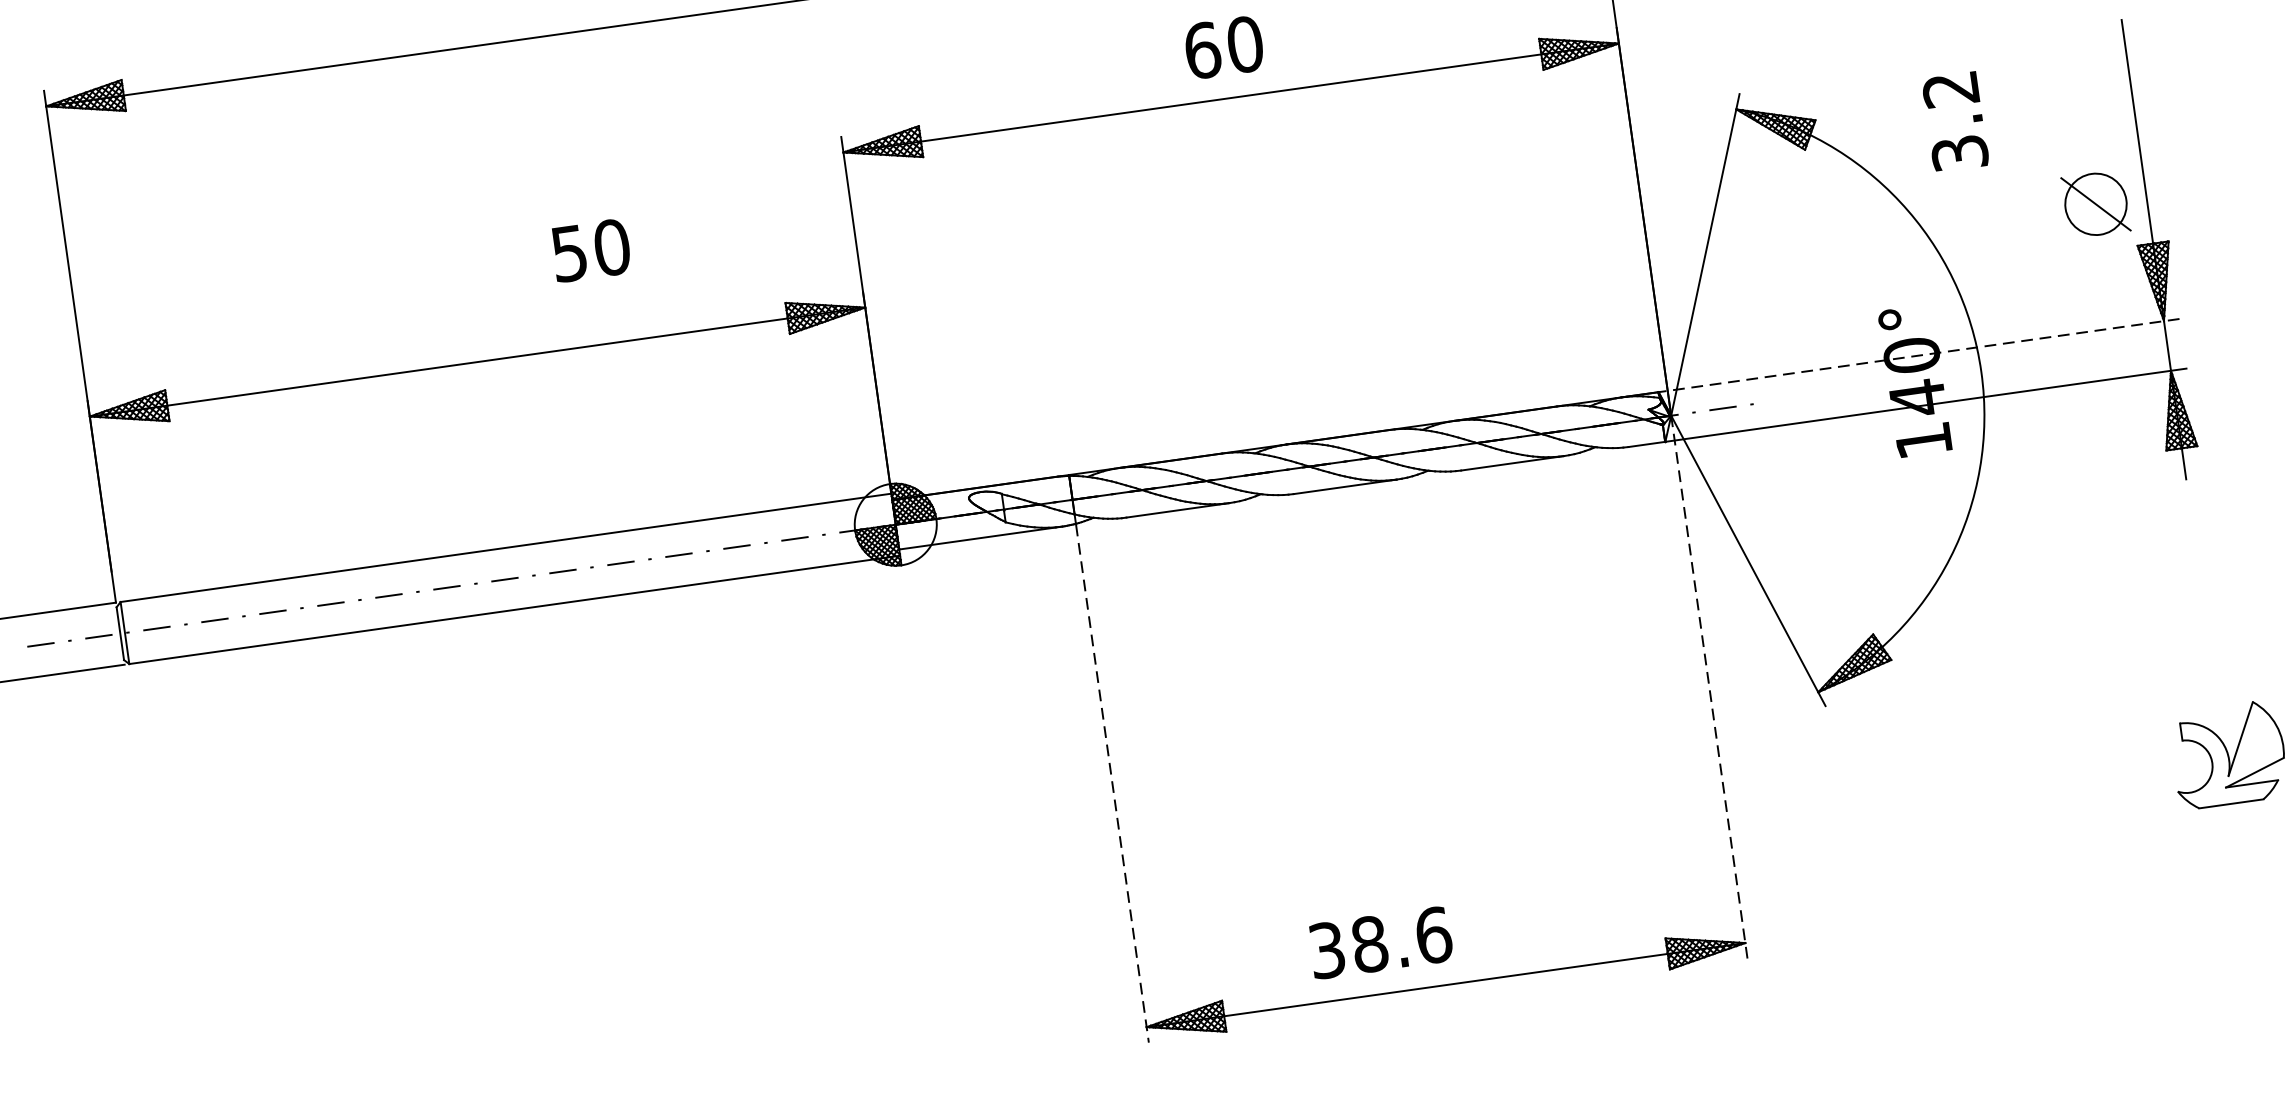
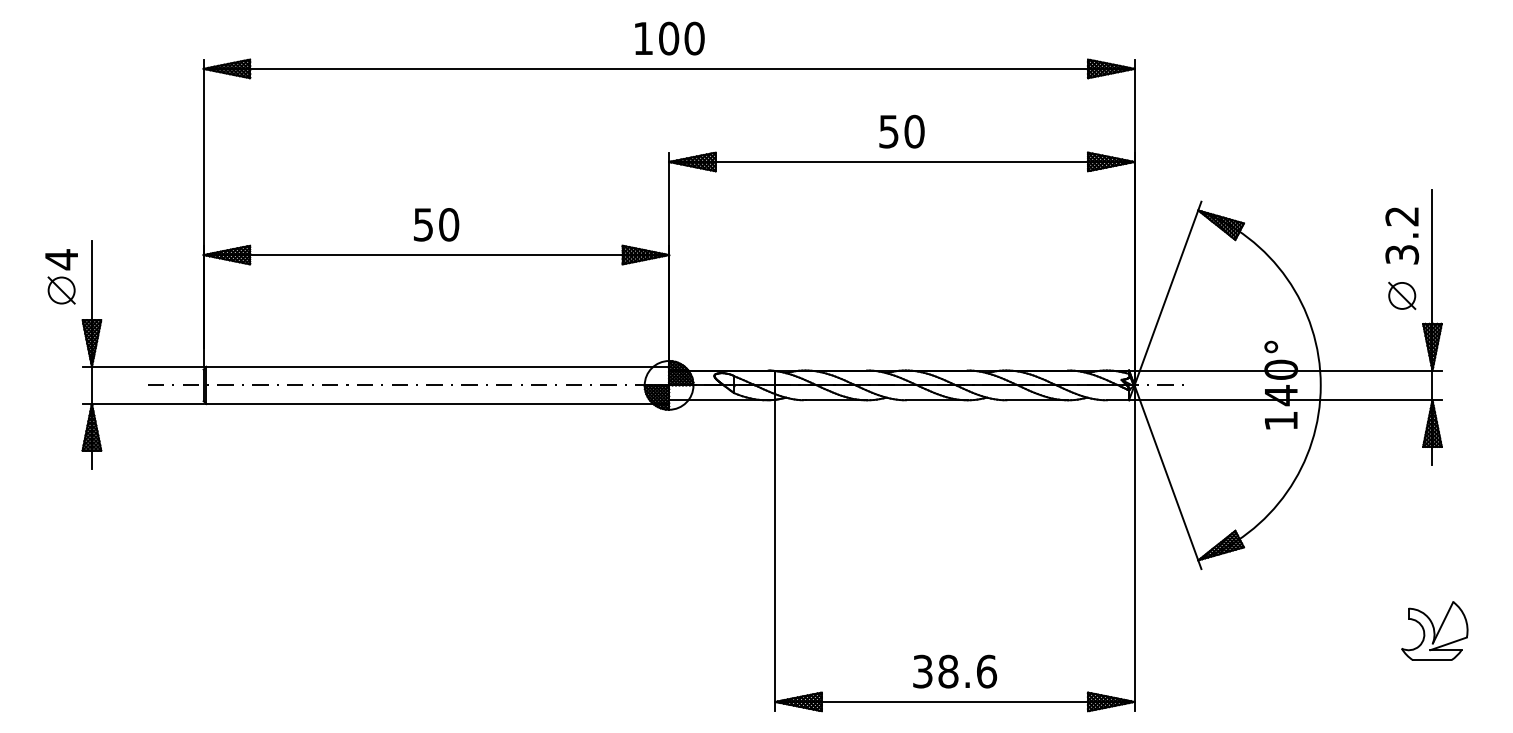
text: (1203, 50) -> (889, 131), 60 -> 50
text: (1955, 121) -> (1402, 235), moved
part: (2096, 203) -> (1402, 295), size x0.71
text: (591, 250) -> (436, 224), moved
line: (1917, 355) -> (1284, 370), dashed -> solid
line: (1709, 687) -> (1134, 548), dashed -> solid
line: (1113, 784) -> (775, 556), dashed -> solid
text: (1381, 942) -> (955, 671), moved

